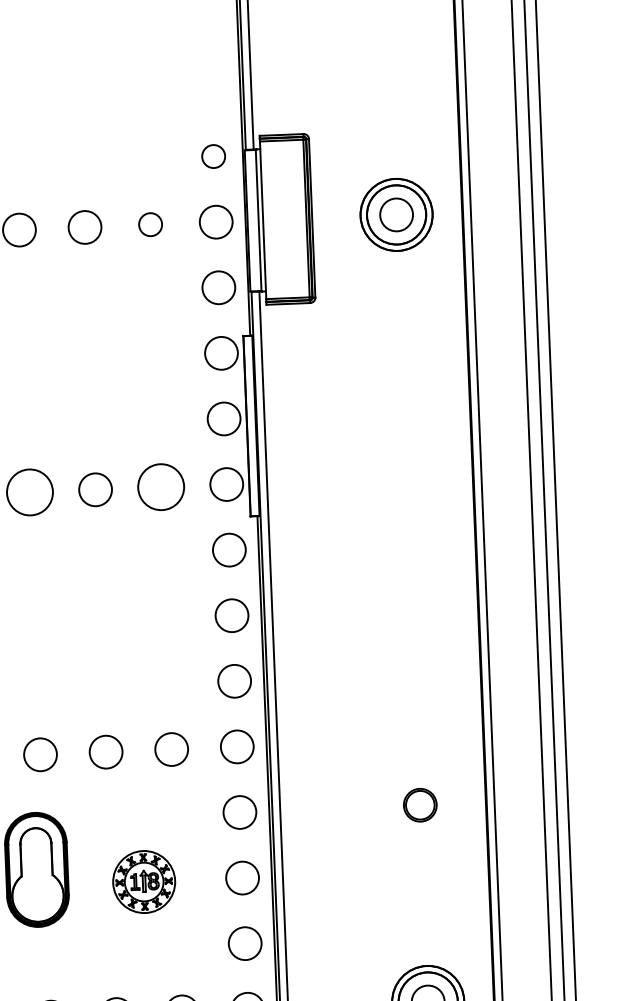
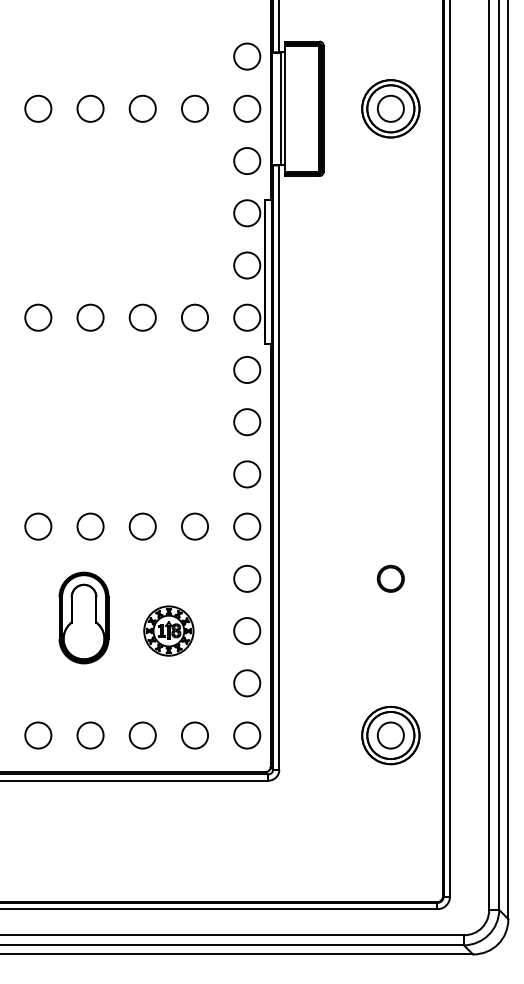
circle: (213, 156) -> (247, 56), size x1.43
circle: (149, 224) -> (194, 108), size x1.43
circle: (160, 486) -> (194, 317), size x0.71
circle: (29, 492) -> (90, 317), size x0.71

